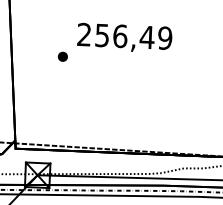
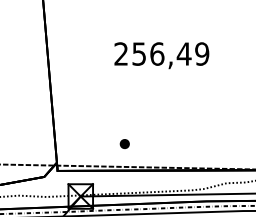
part: (62, 56) -> (124, 143), moved

